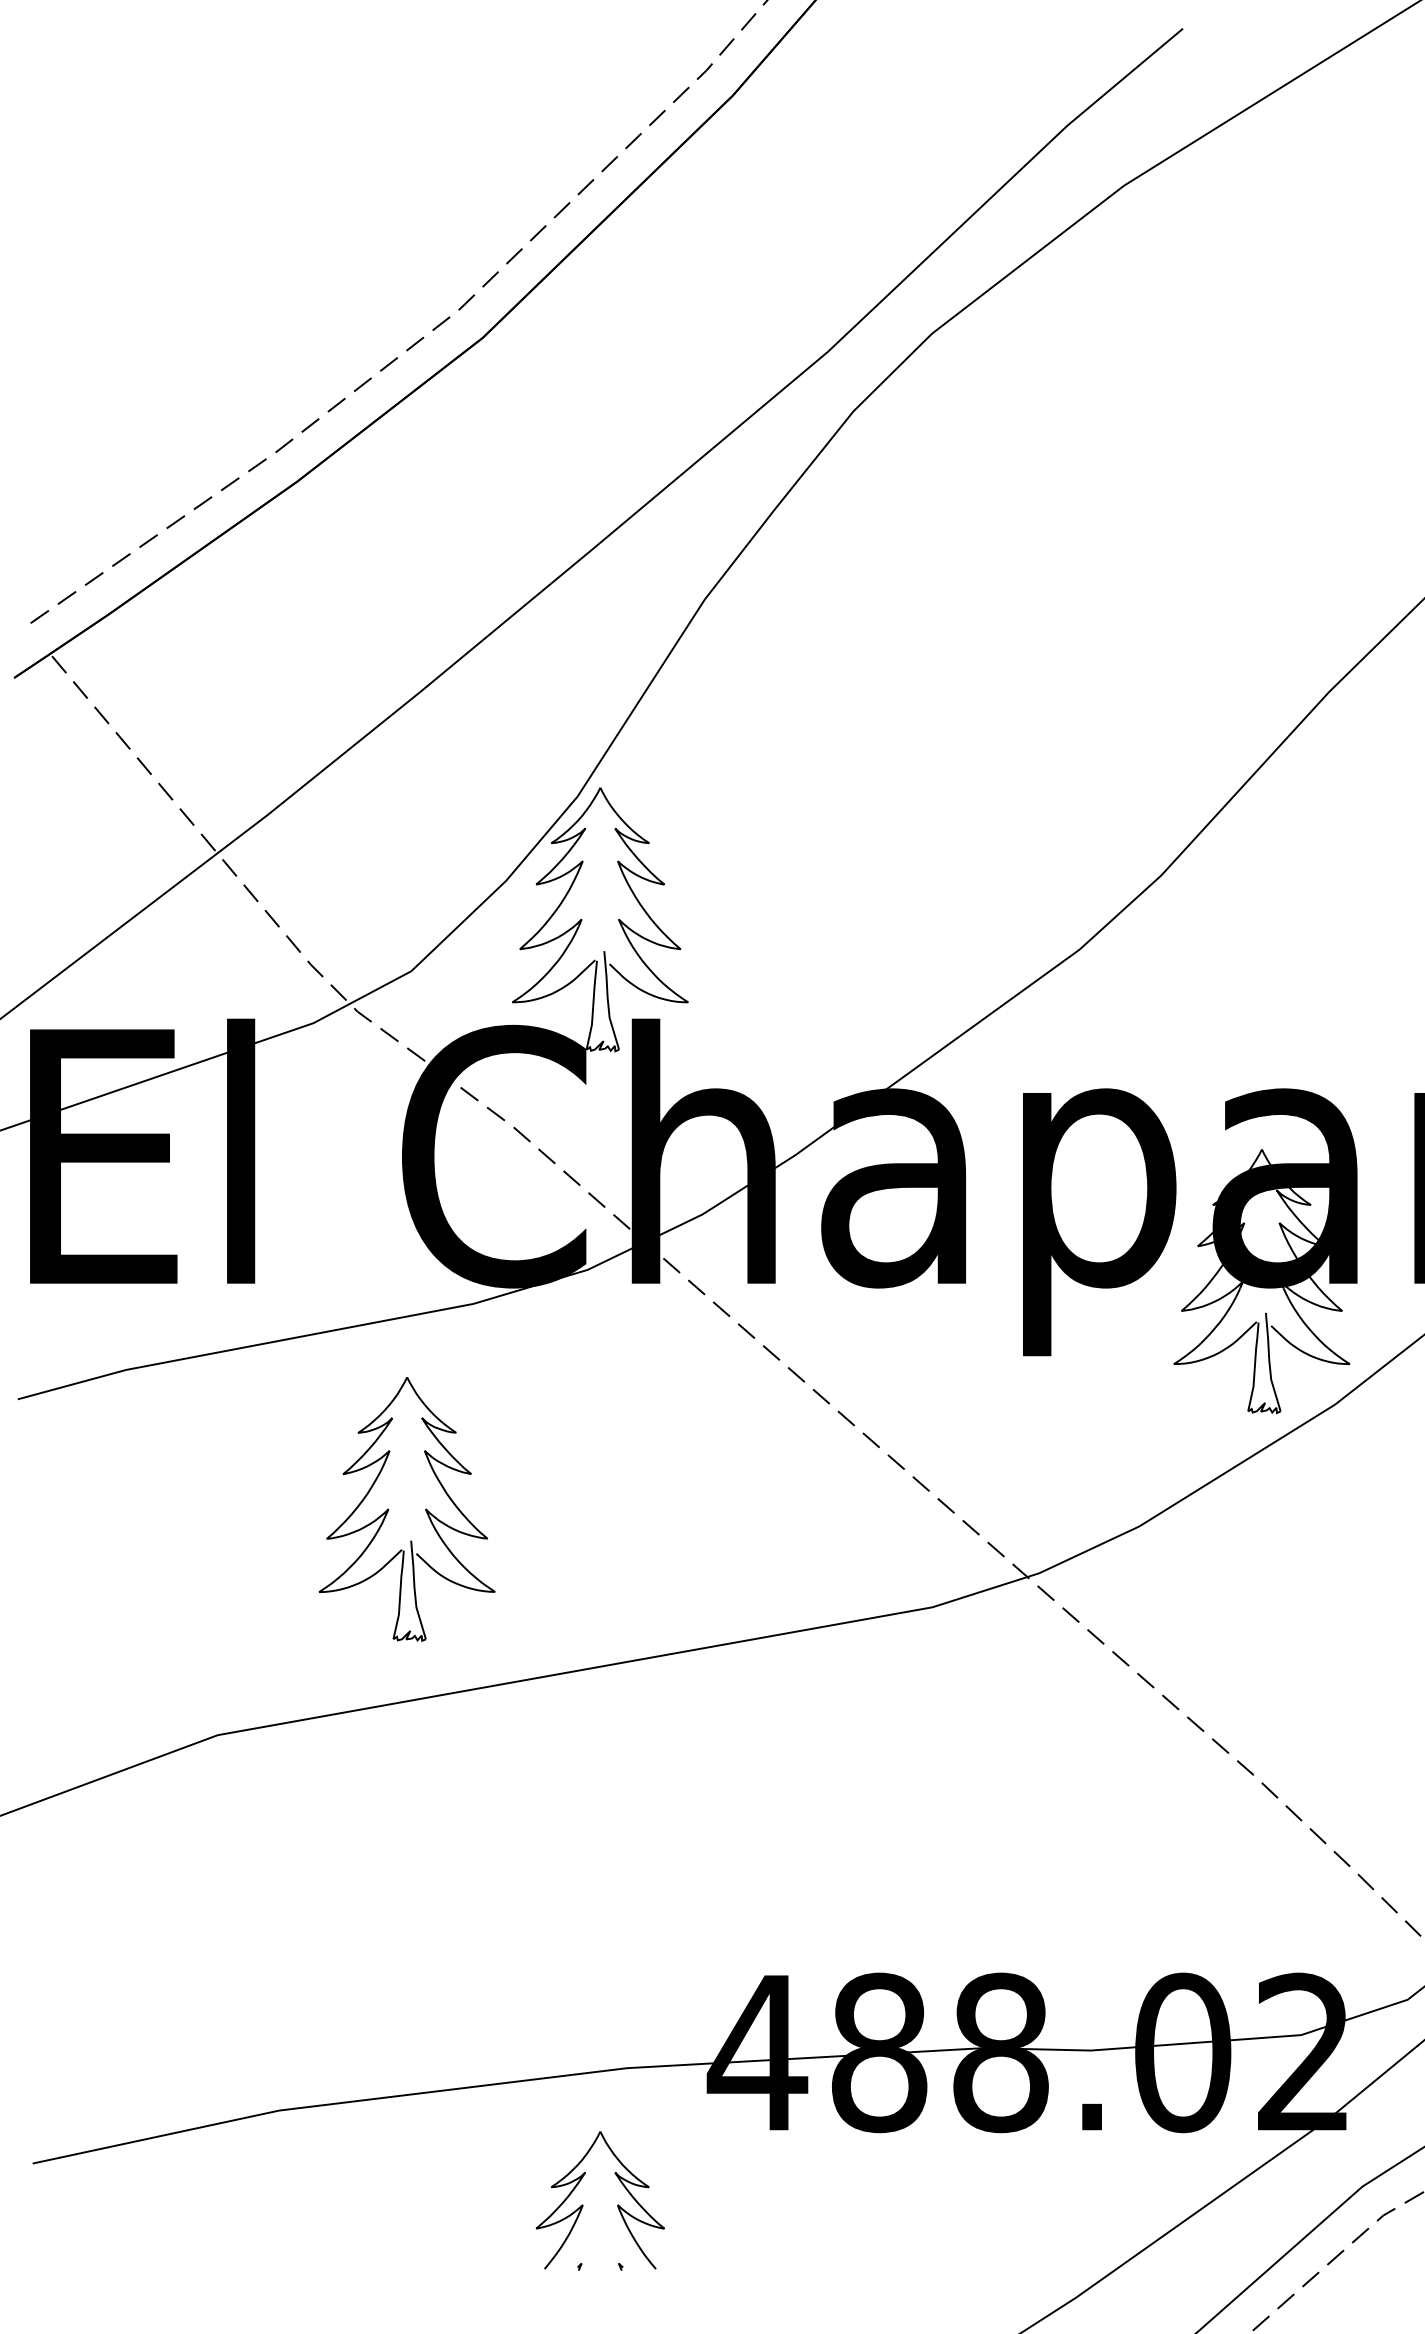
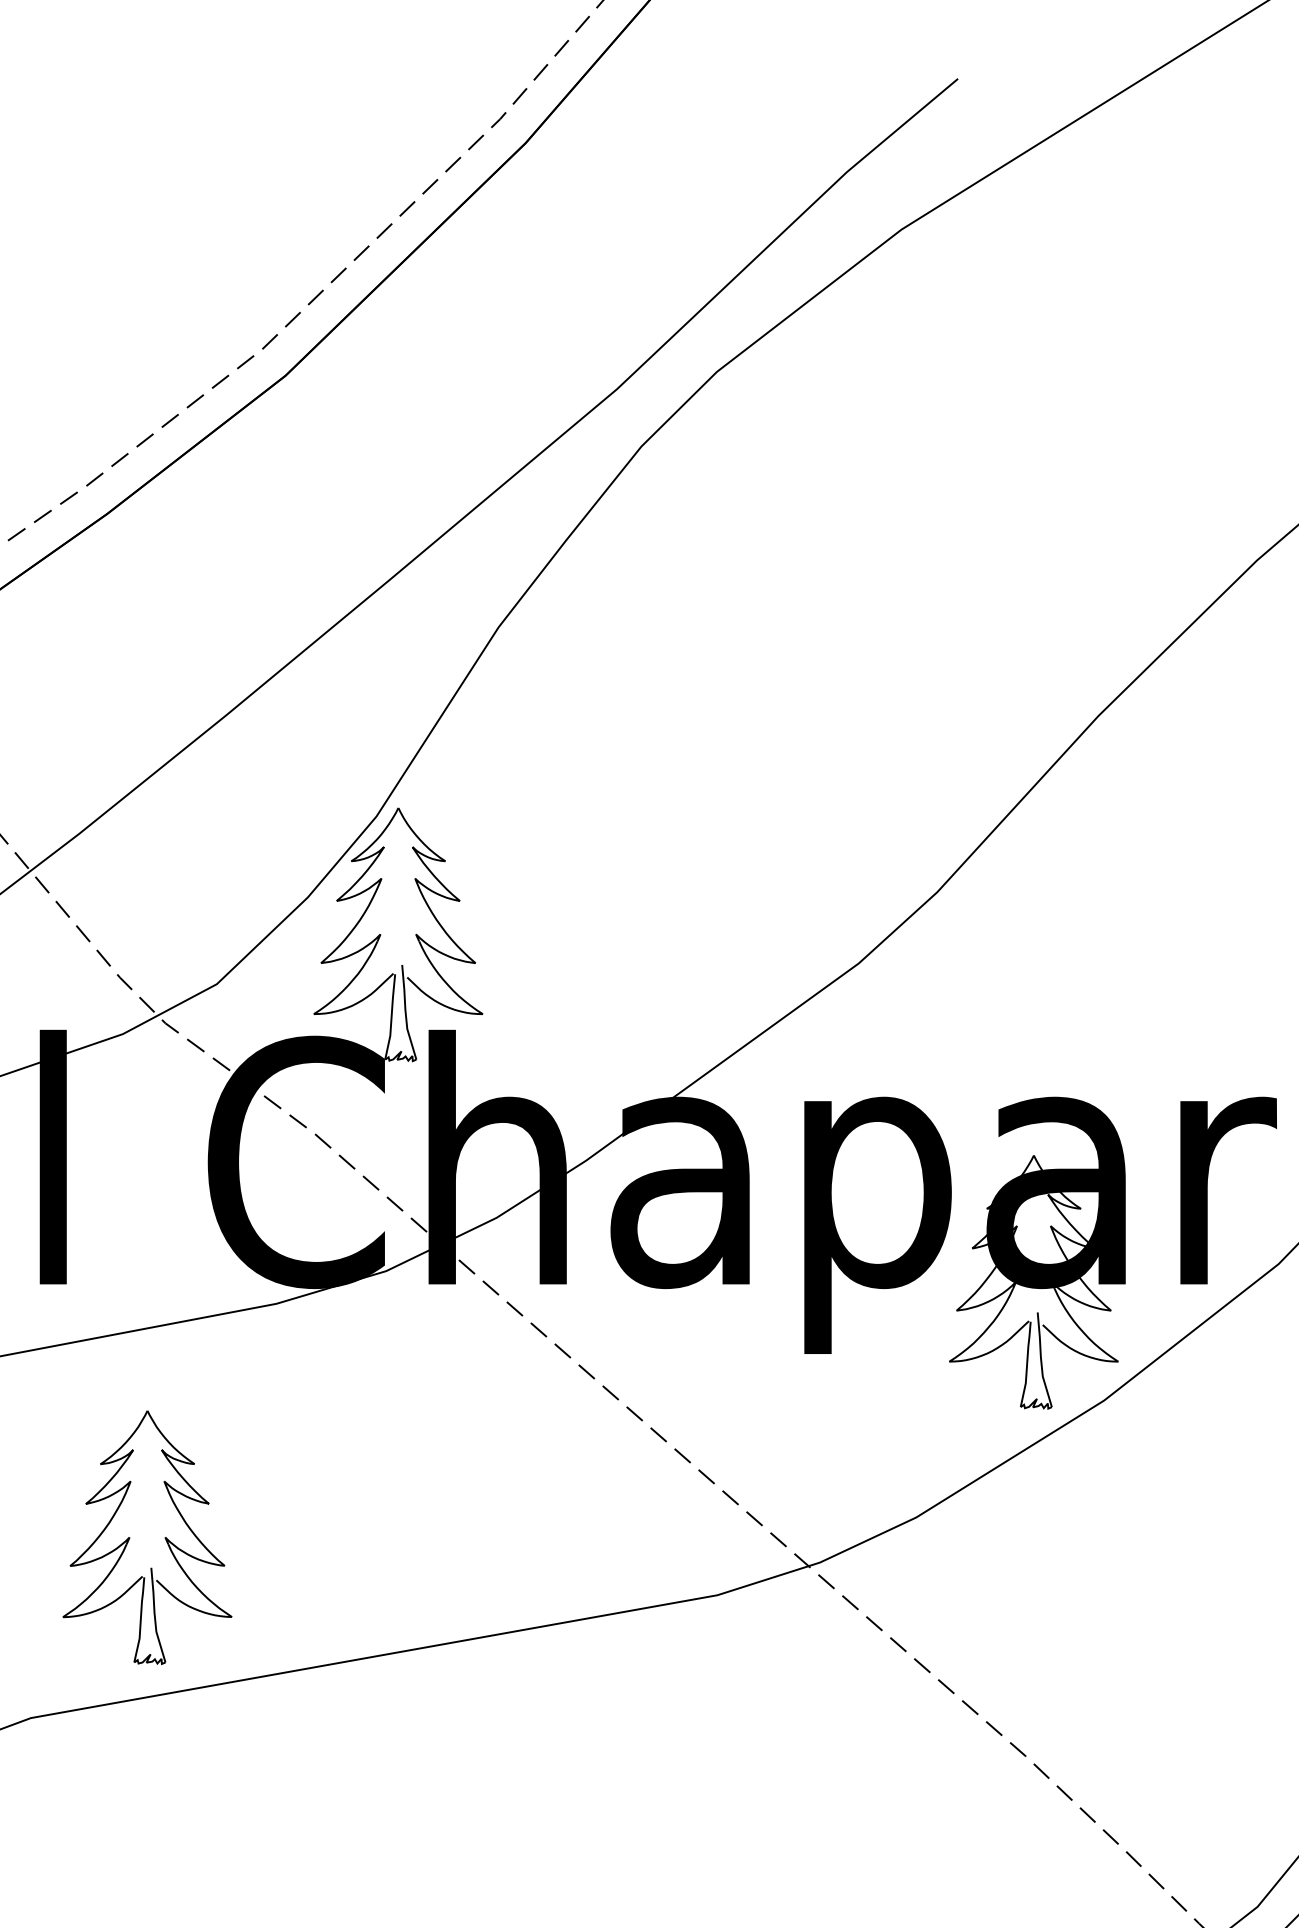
part: (389, 1509) -> (130, 1537), moved

